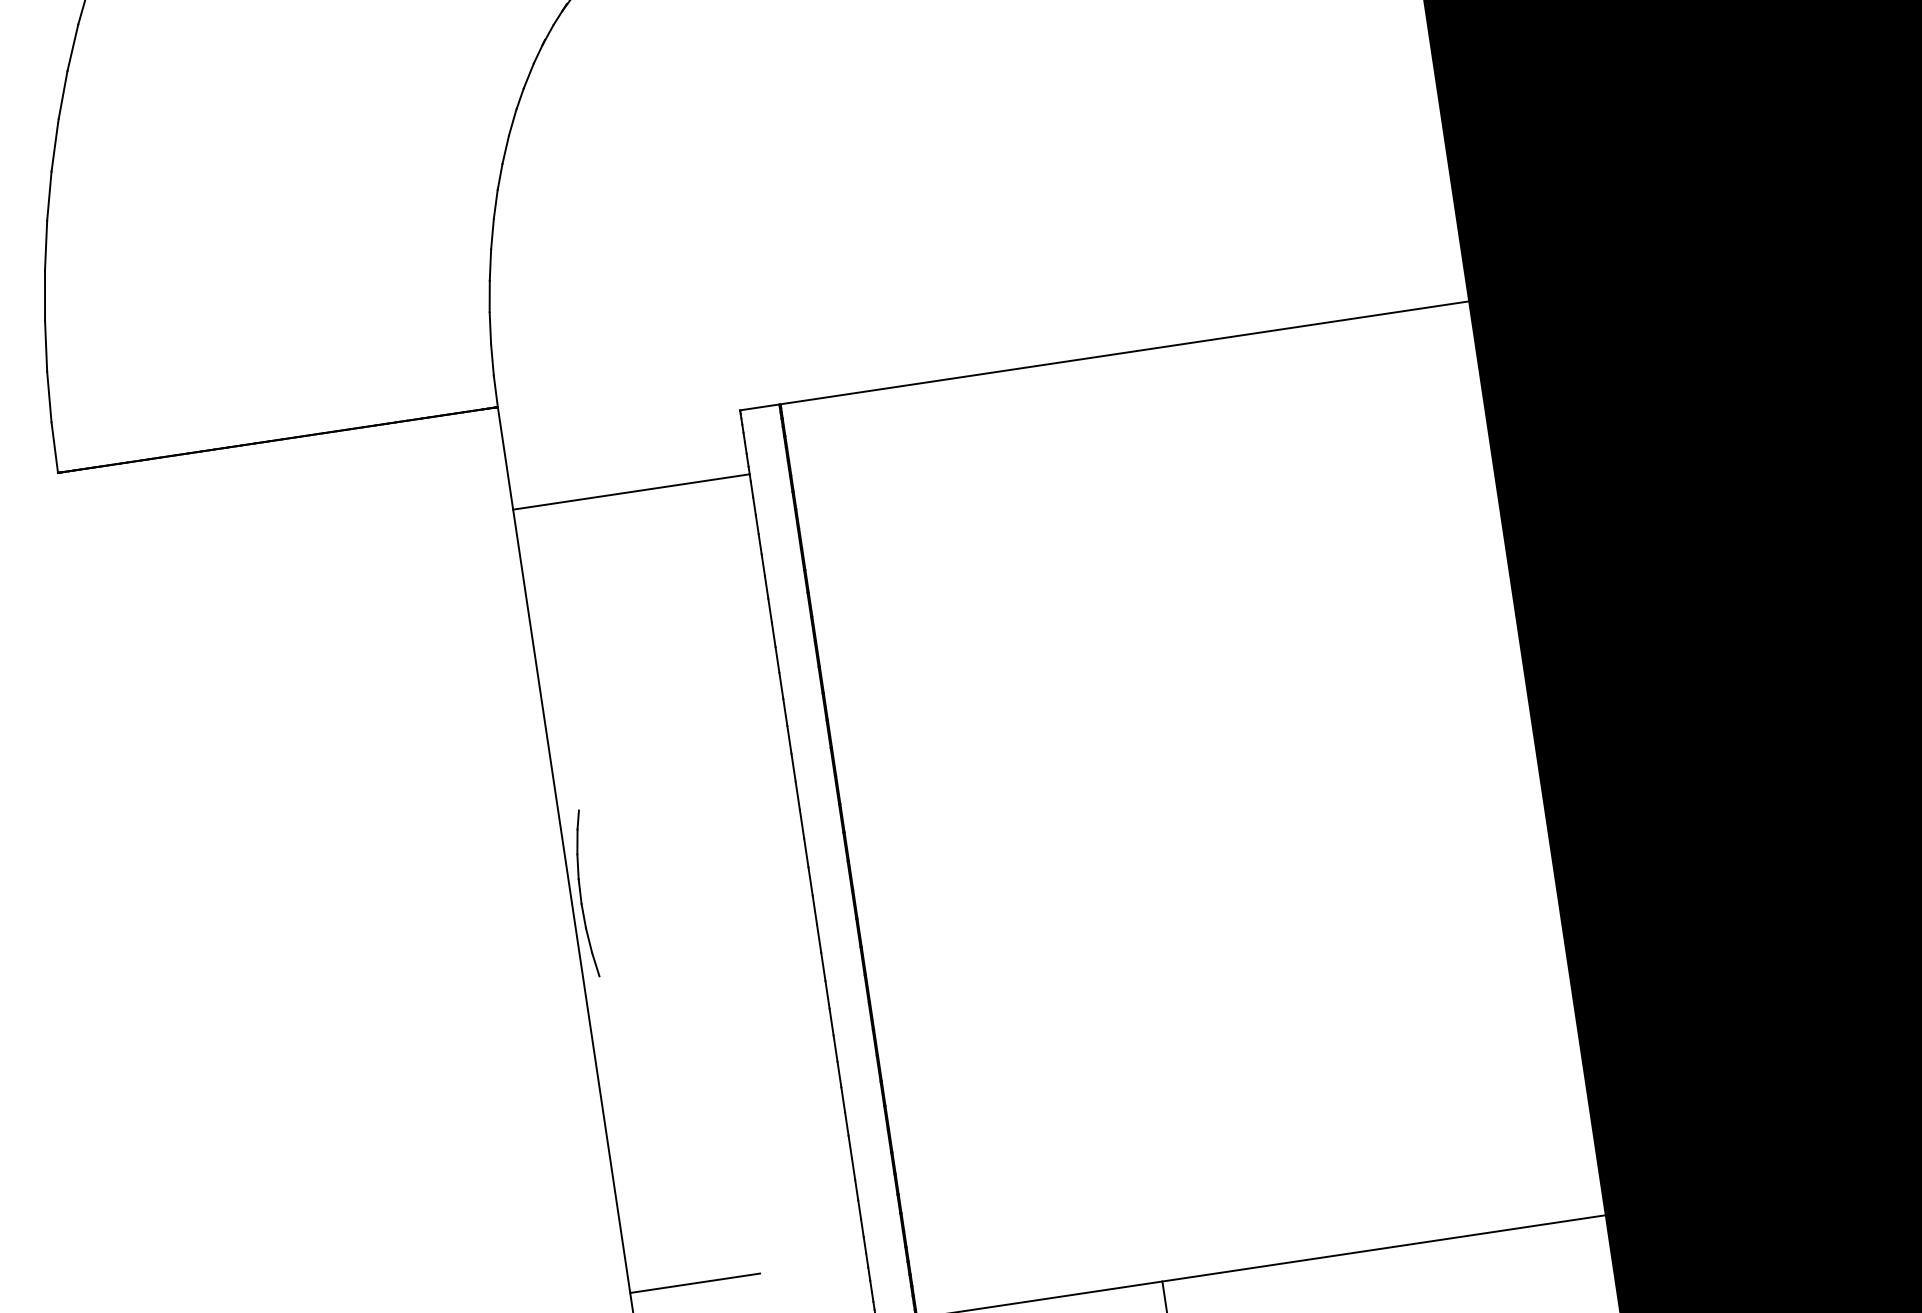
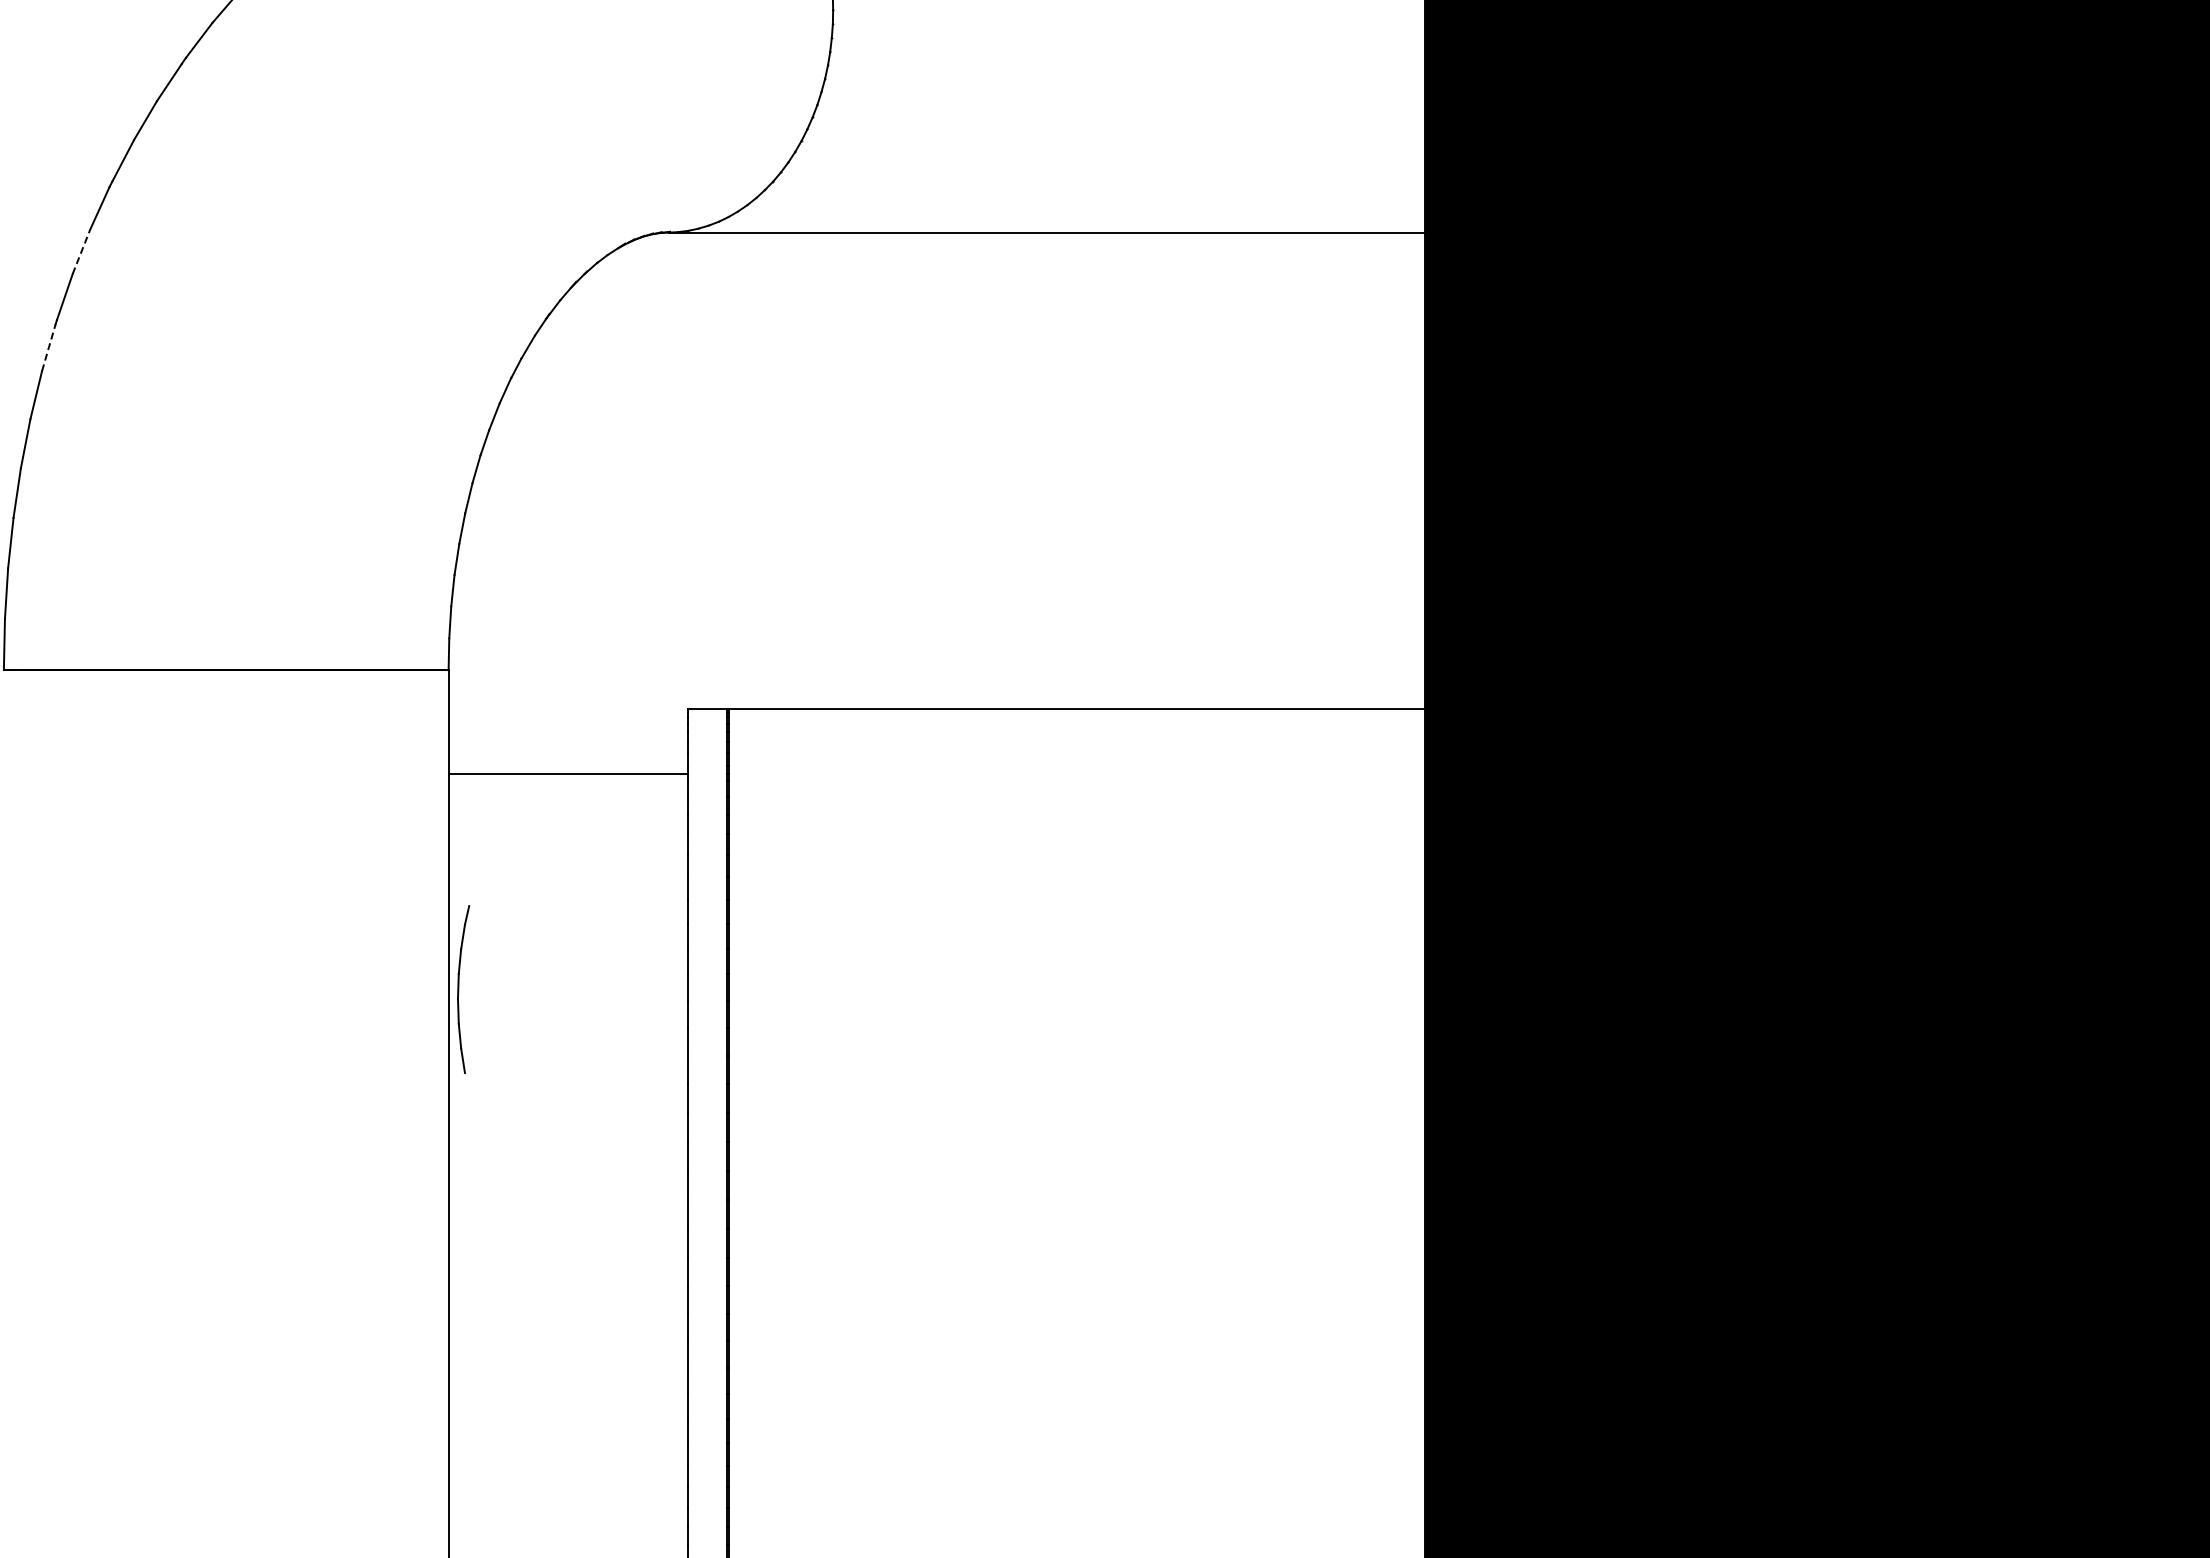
line: (72, 47) -> (81, 251), solid -> dashed
line: (54, 147) -> (48, 347), solid -> dashed
part: (585, 893) -> (463, 989), moved

